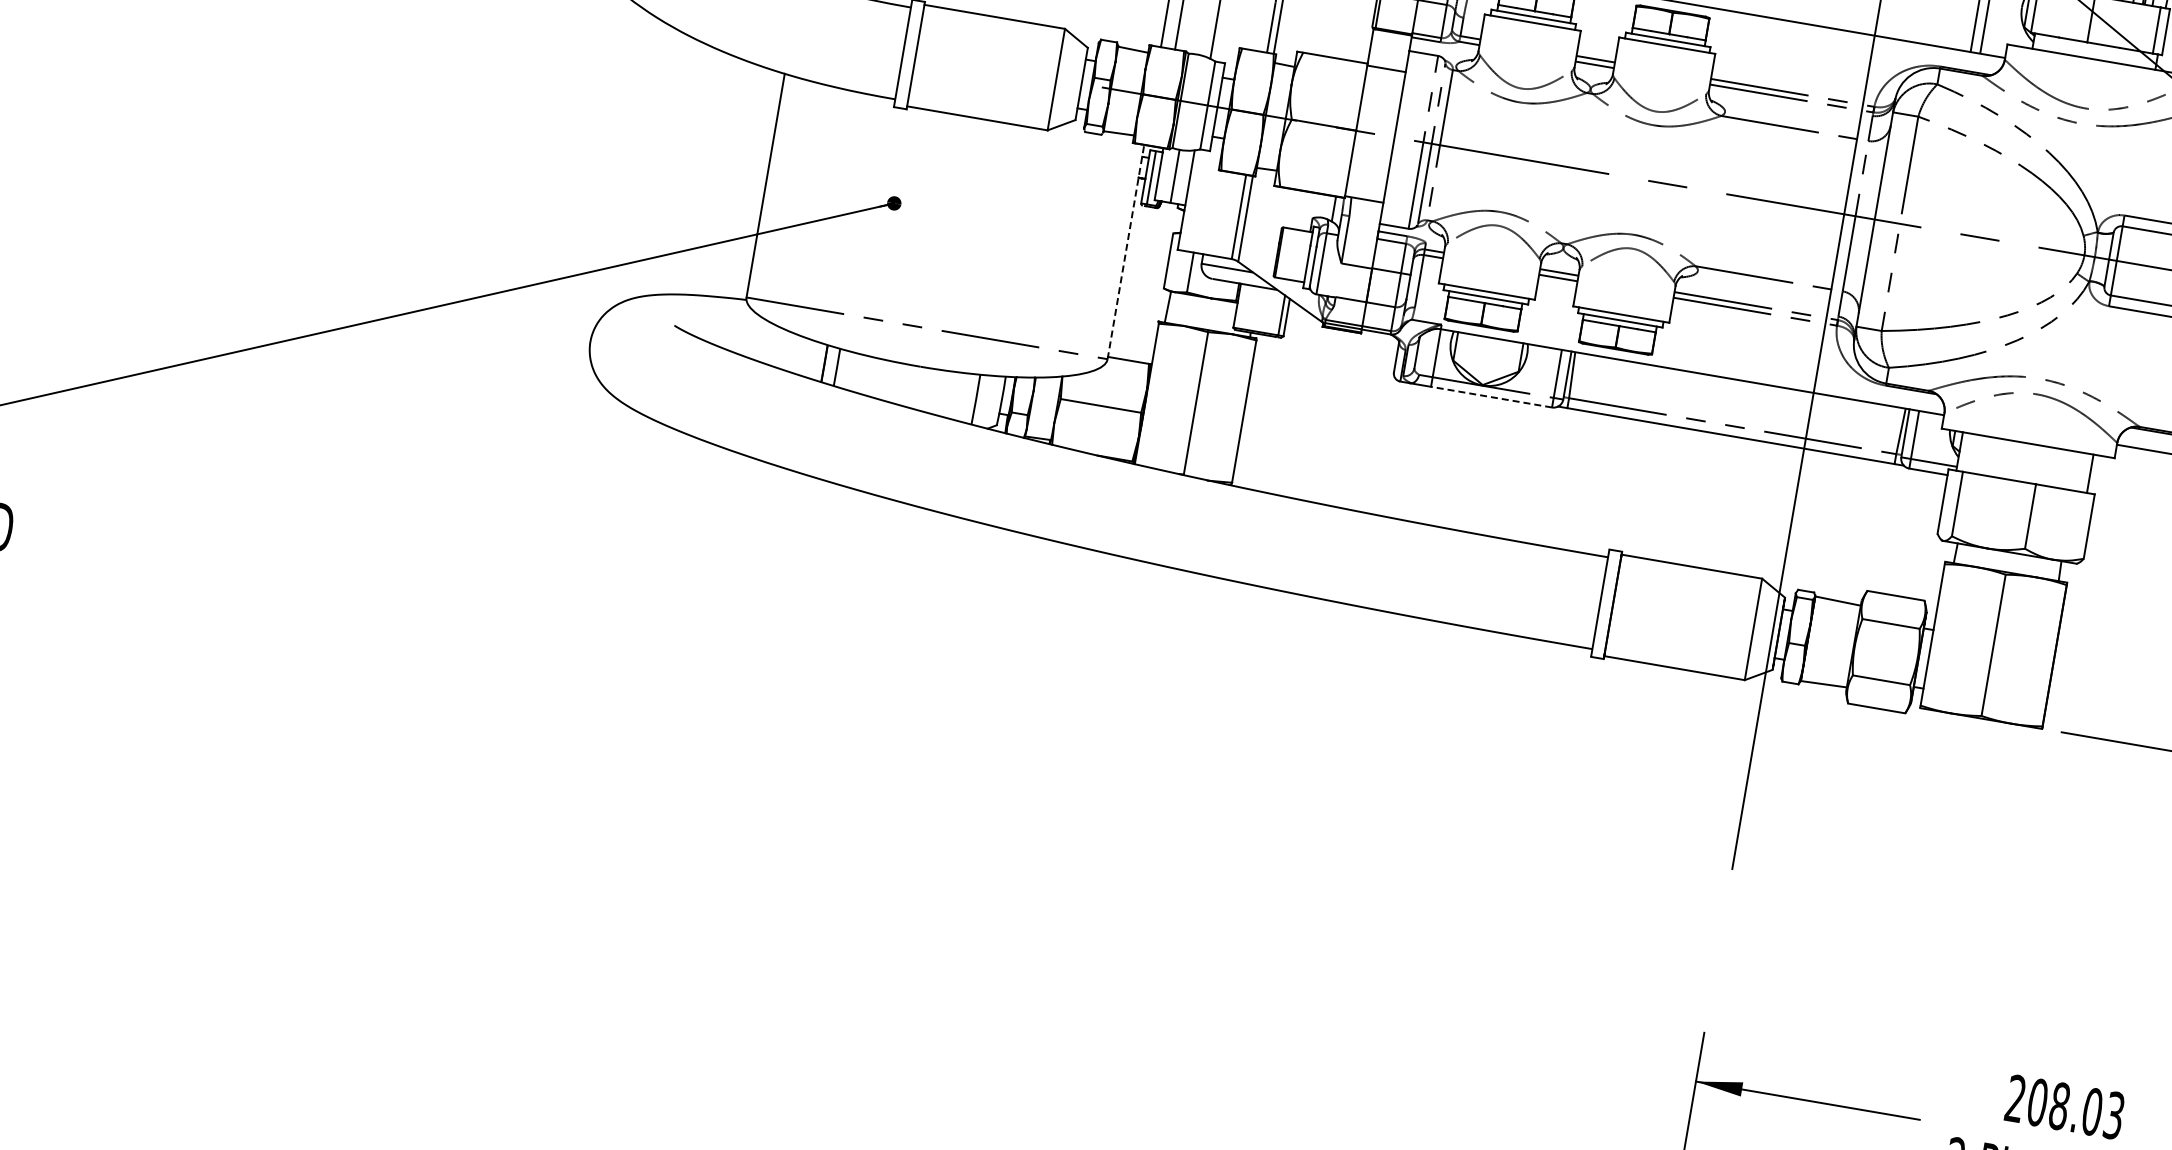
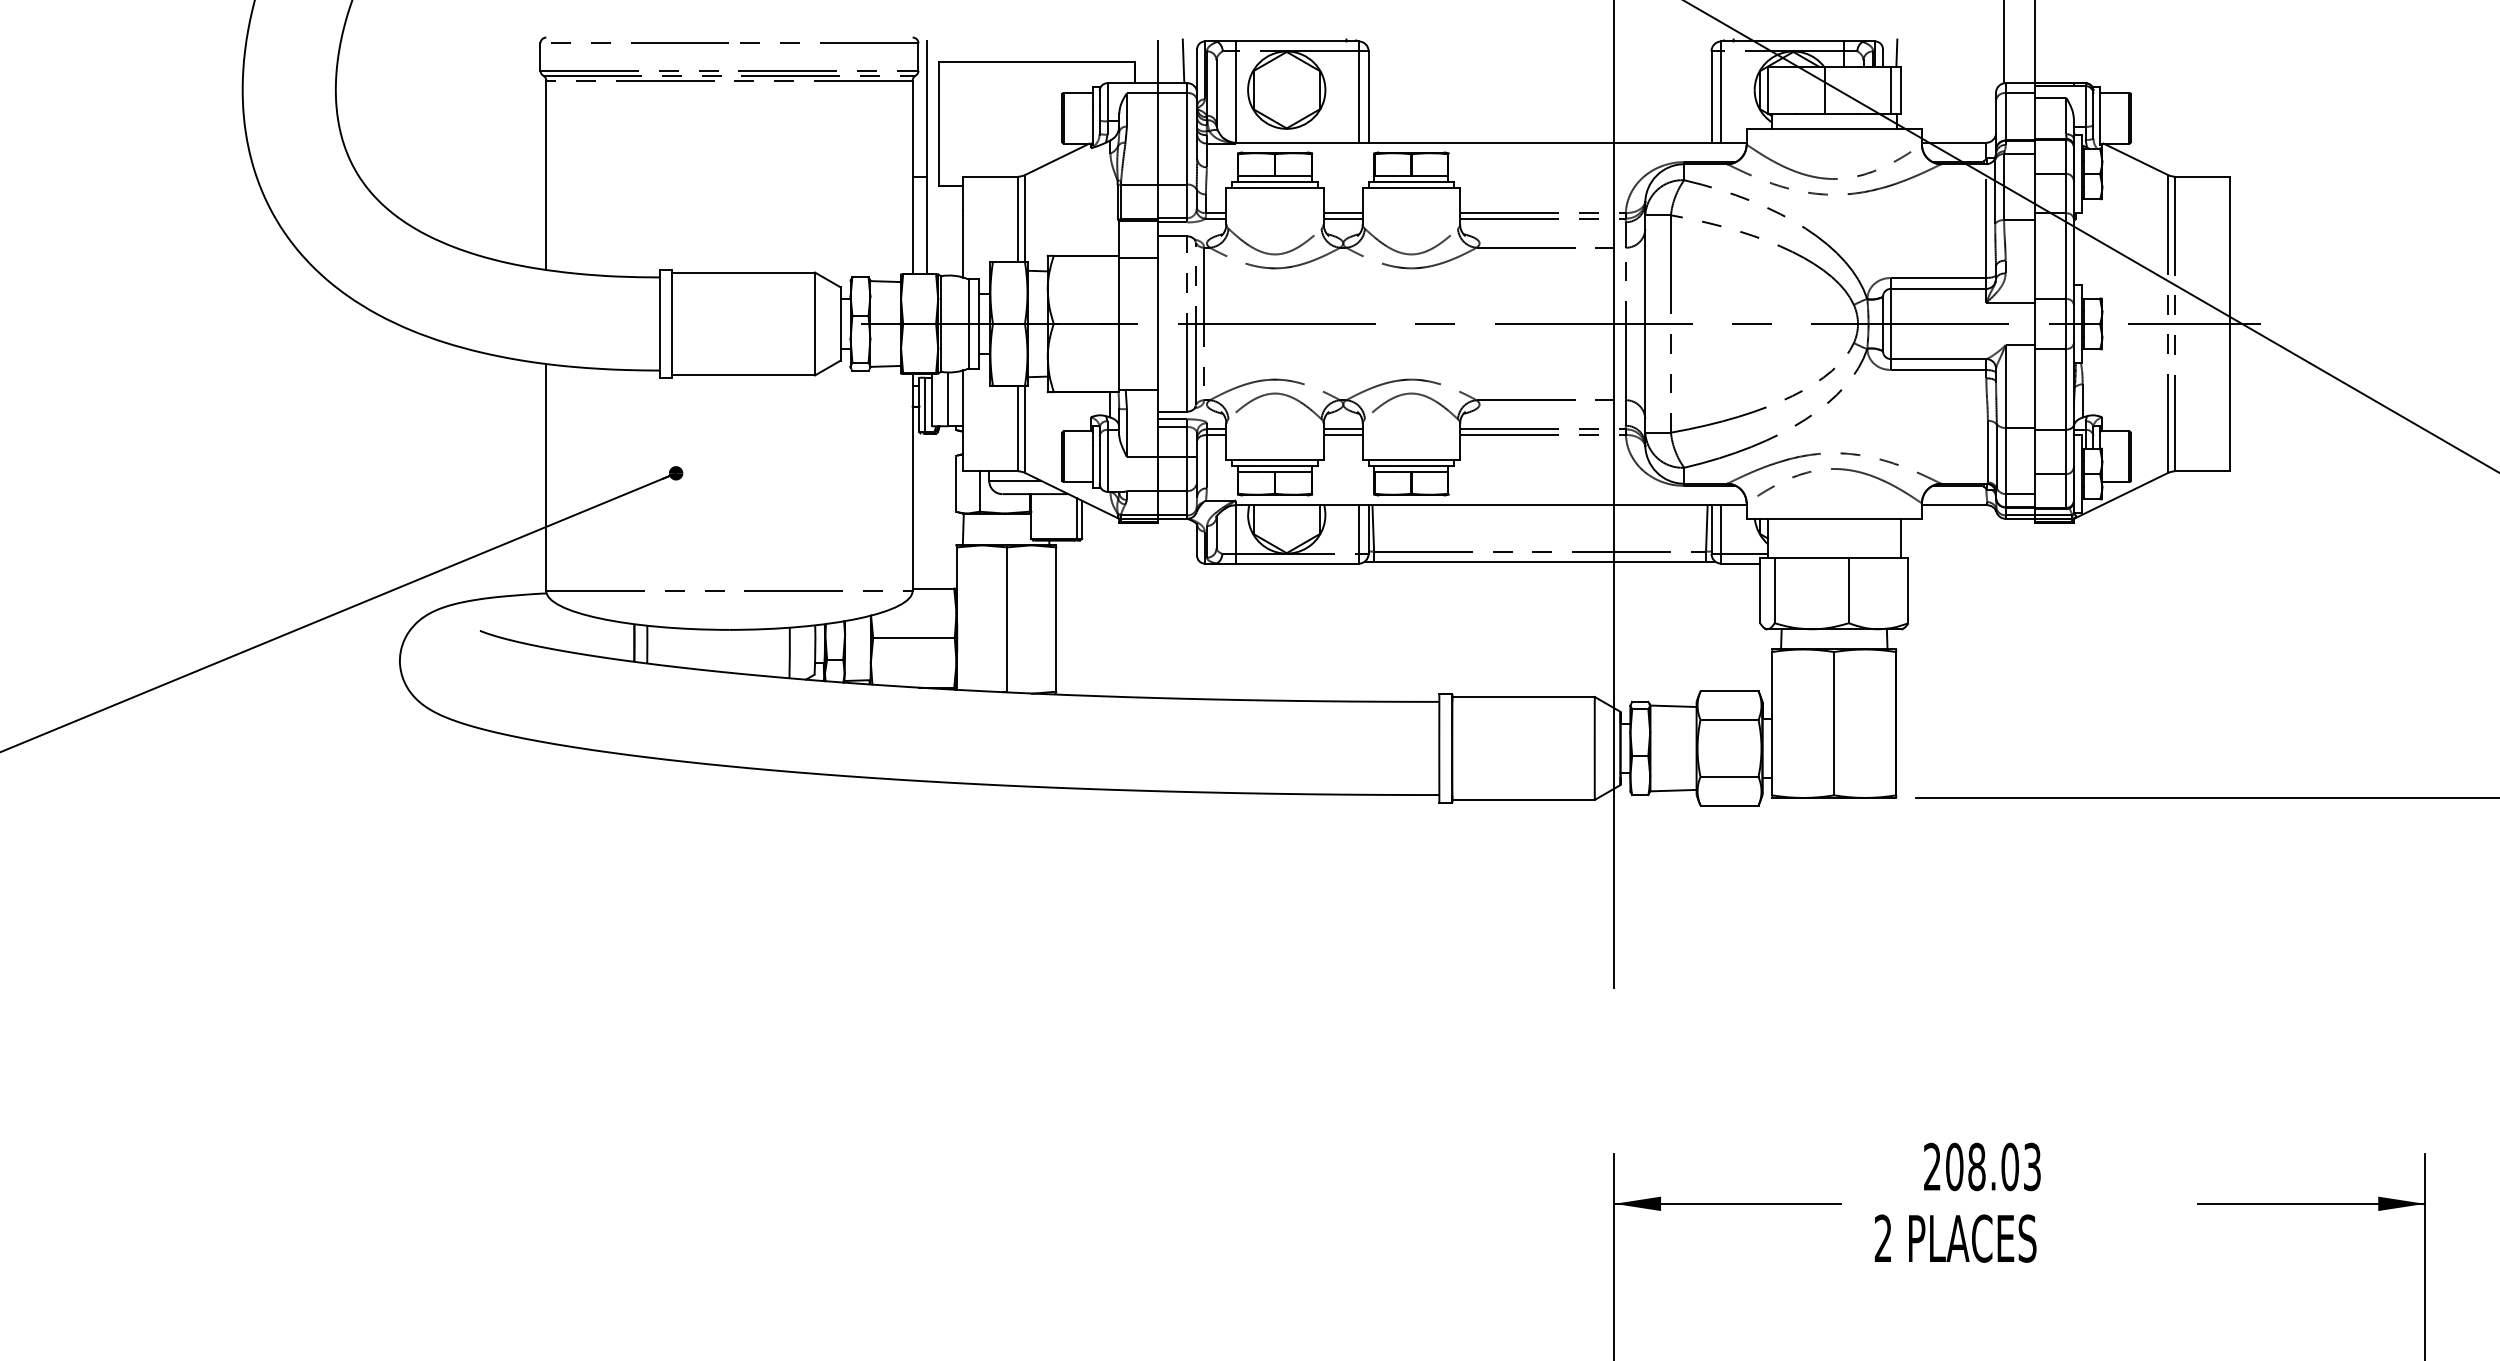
line: (1125, 252) -> (912, 482), dashed -> solid
line: (1490, 396) -> (1296, 563), dashed -> solid

